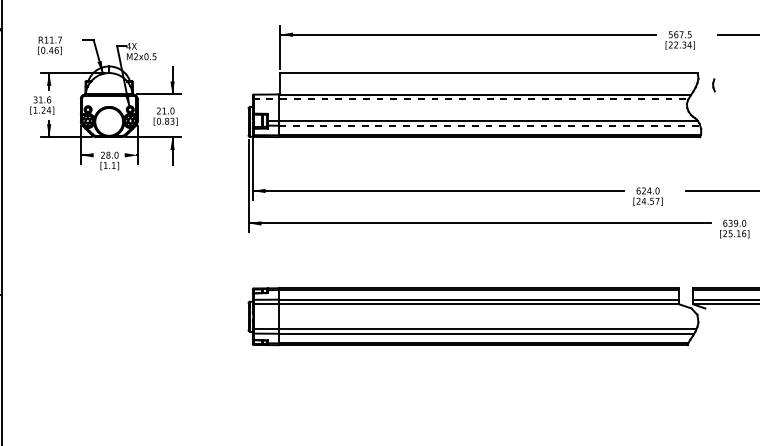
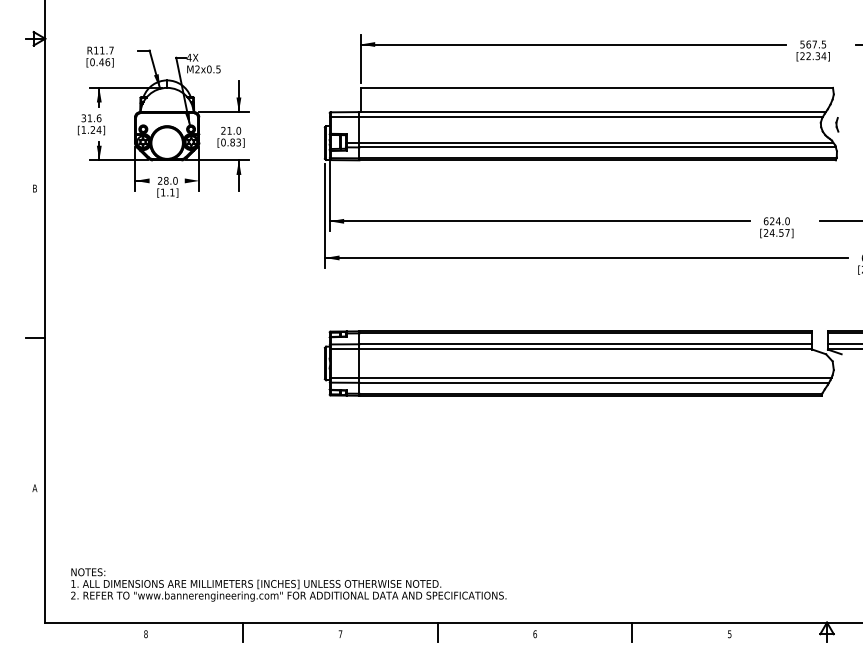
part: (714, 85) -> (837, 124), moved
line: (470, 99) -> (576, 117), dashed -> solid
line: (490, 125) -> (598, 147), dashed -> solid

